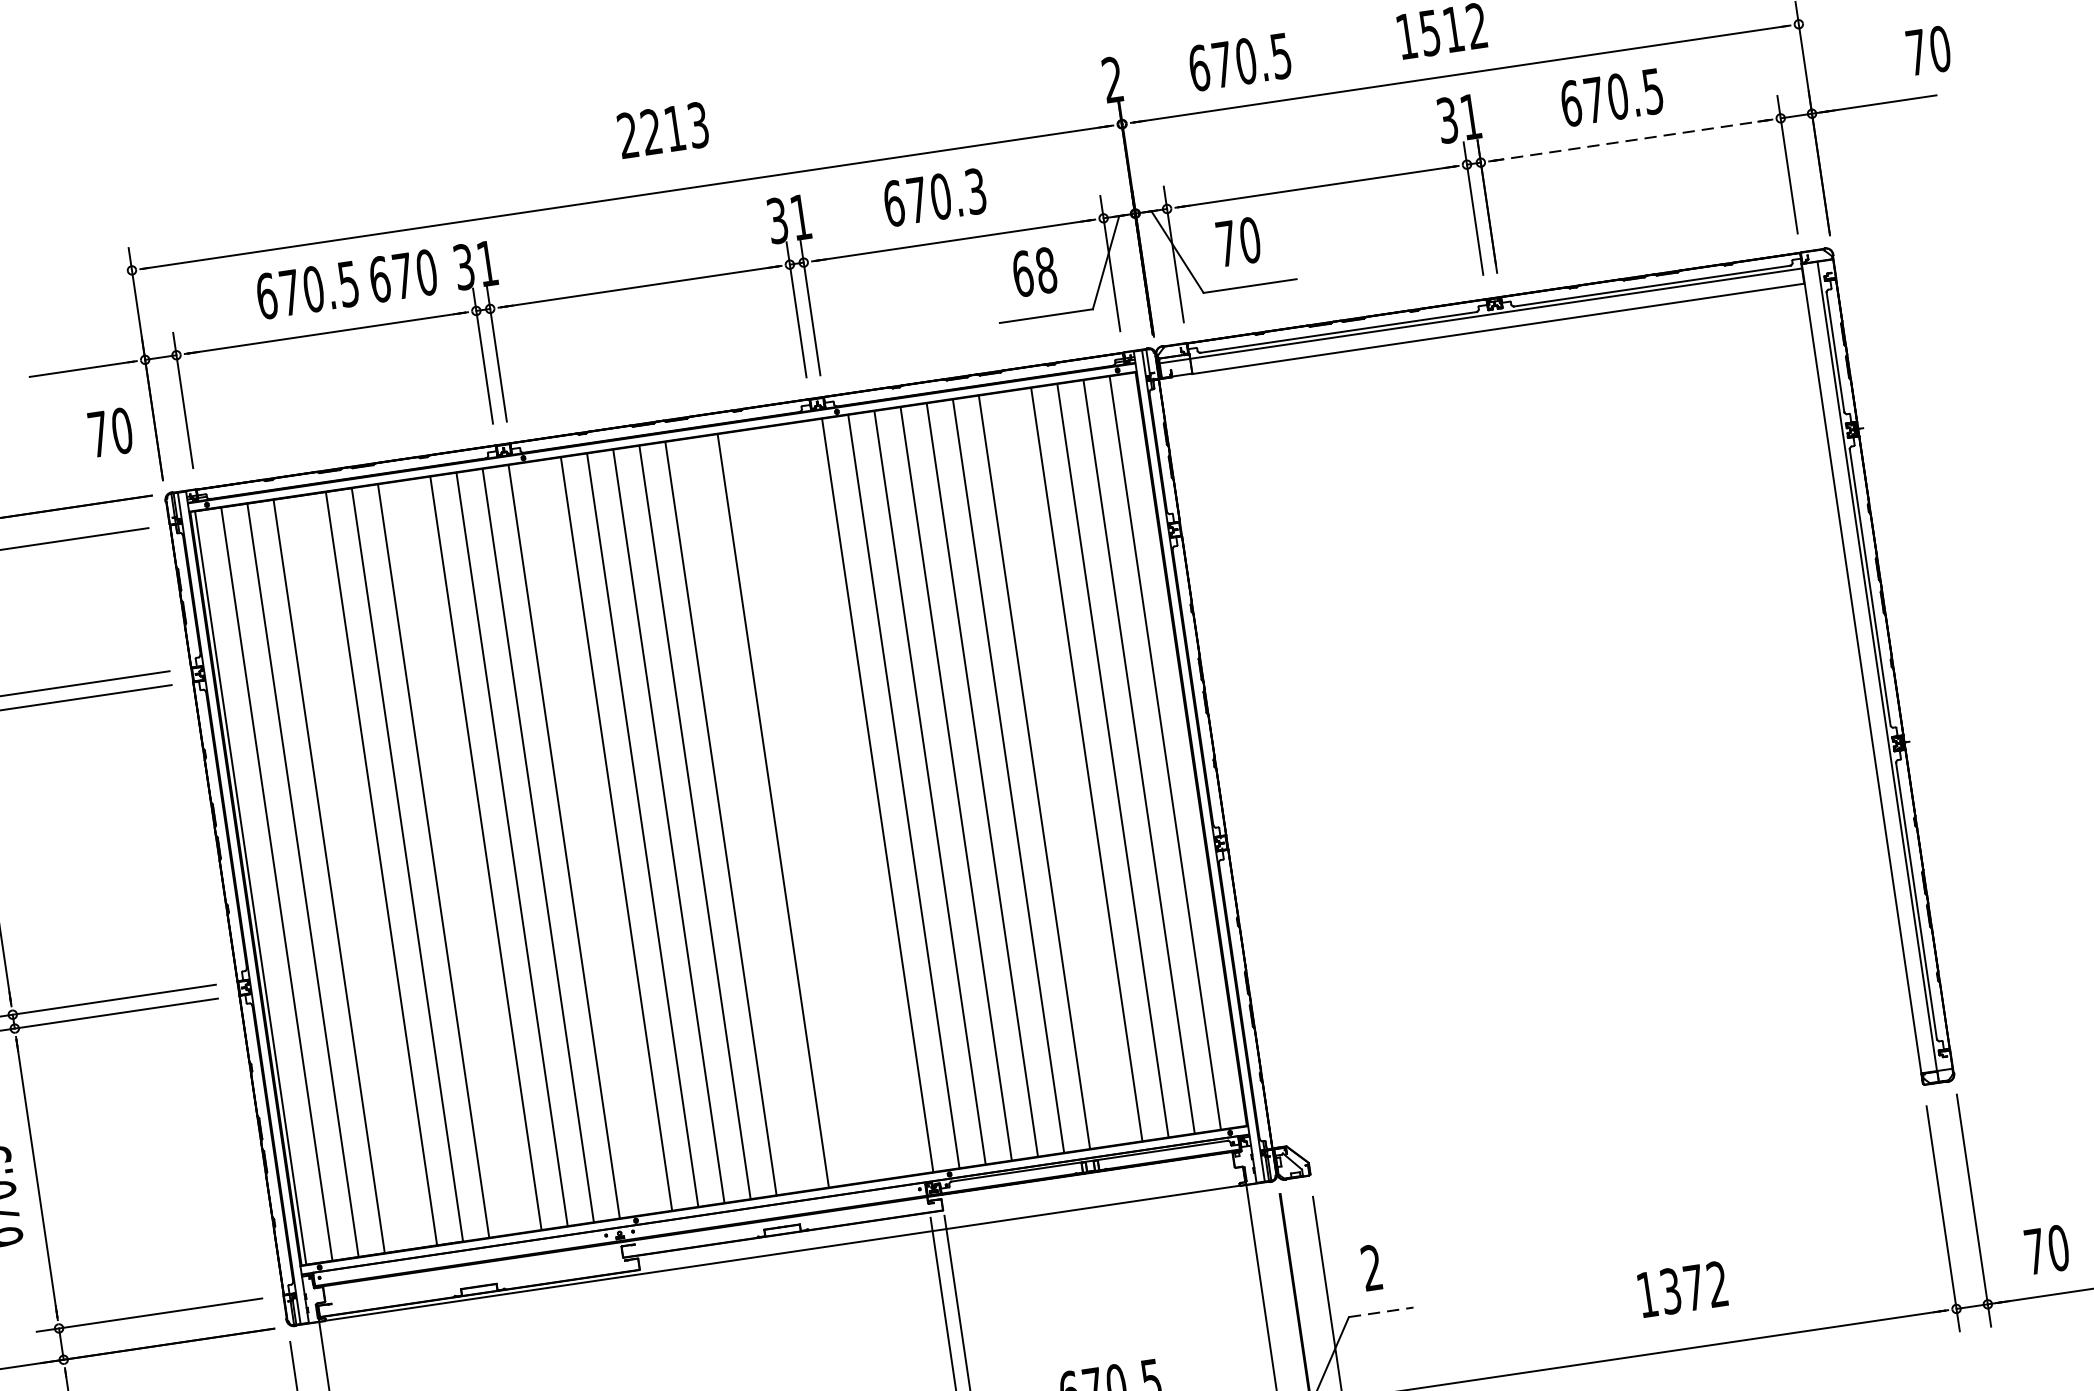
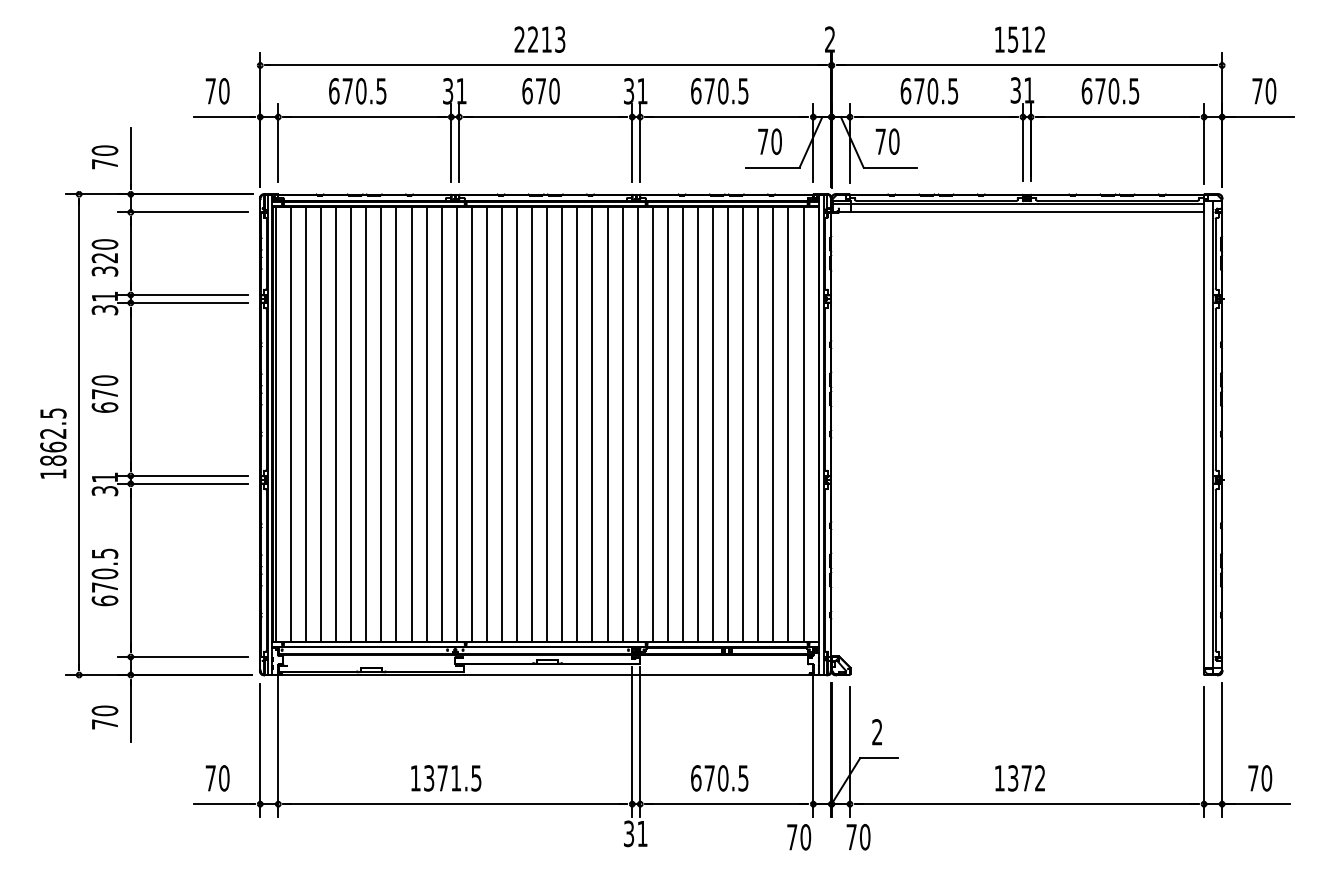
text: (1929, 51) -> (1264, 91), moved
text: (1240, 62) -> (929, 91), moved
text: (662, 130) -> (539, 39), moved
line: (1632, 140) -> (1118, 117), dashed -> solid
text: (975, 190) -> (743, 90), 670.3 -> 670.5
text: (1033, 271) -> (769, 141), 68 -> 70
text: (402, 276) -> (540, 91), moved
text: (110, 433) -> (217, 91), moved
line: (1061, 767) -> (743, 423), added
line: (851, 798) -> (622, 423), added
line: (825, 801) -> (607, 423), added
line: (799, 805) -> (592, 423), added
line: (747, 813) -> (562, 423), added
line: (589, 836) -> (471, 423), added
line: (459, 855) -> (396, 423), added
line: (355, 871) -> (336, 423), added
text: (1681, 1289) -> (1019, 778), moved
line: (1380, 1313) -> (878, 758), dashed -> solid

